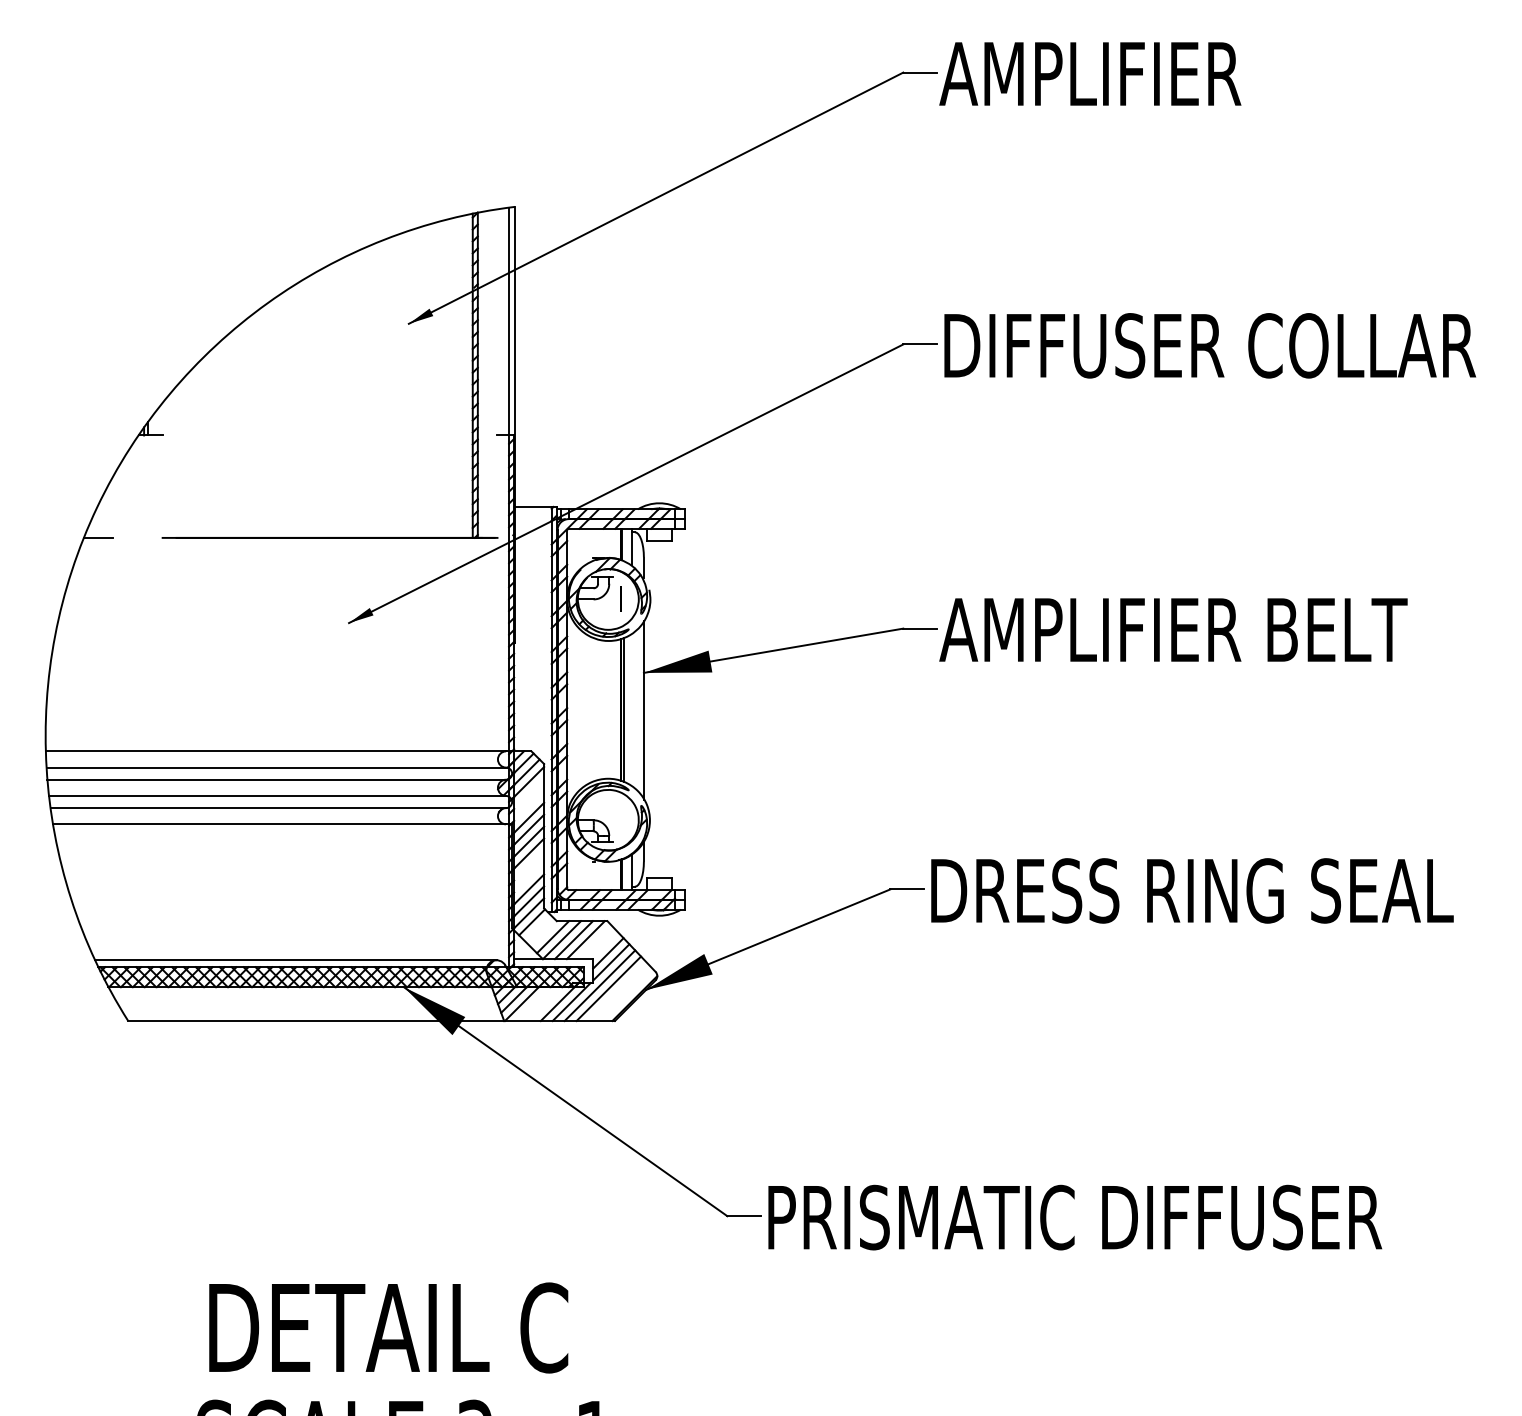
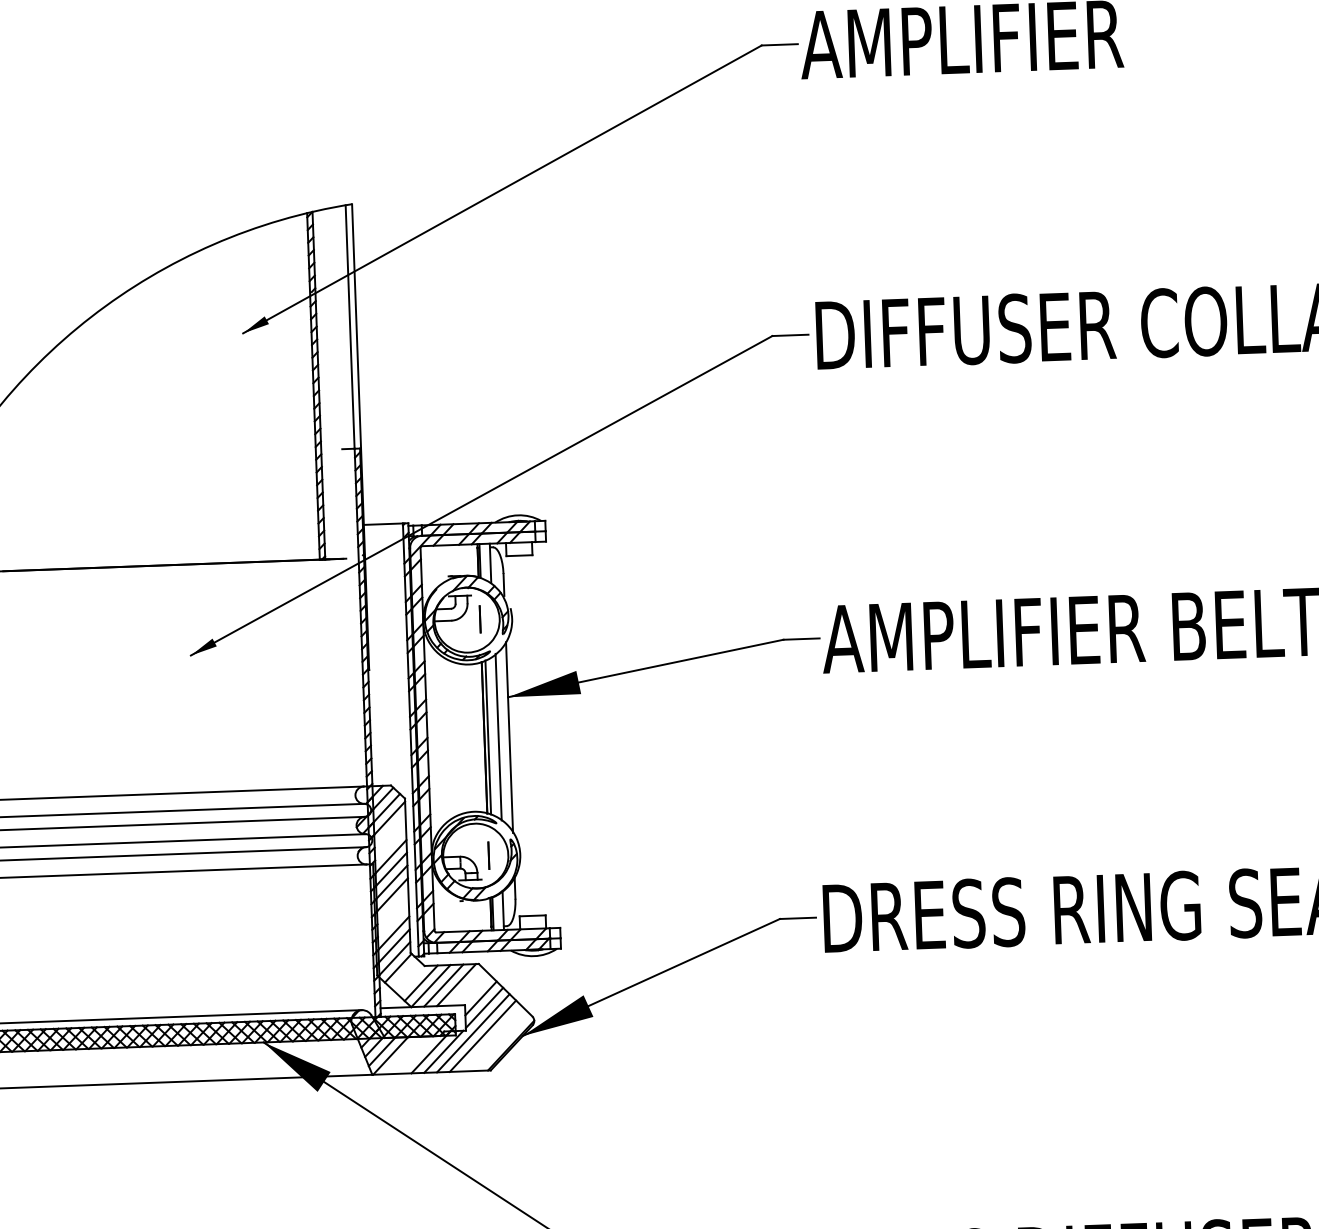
line: (633, 709) -> (498, 736), added
line: (620, 820) -> (488, 855), added

